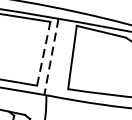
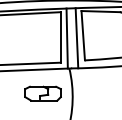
line: (43, 52) -> (60, 36), dashed -> solid
line: (51, 58) -> (67, 39), dashed -> solid
line: (63, 59) -> (76, 38), added

